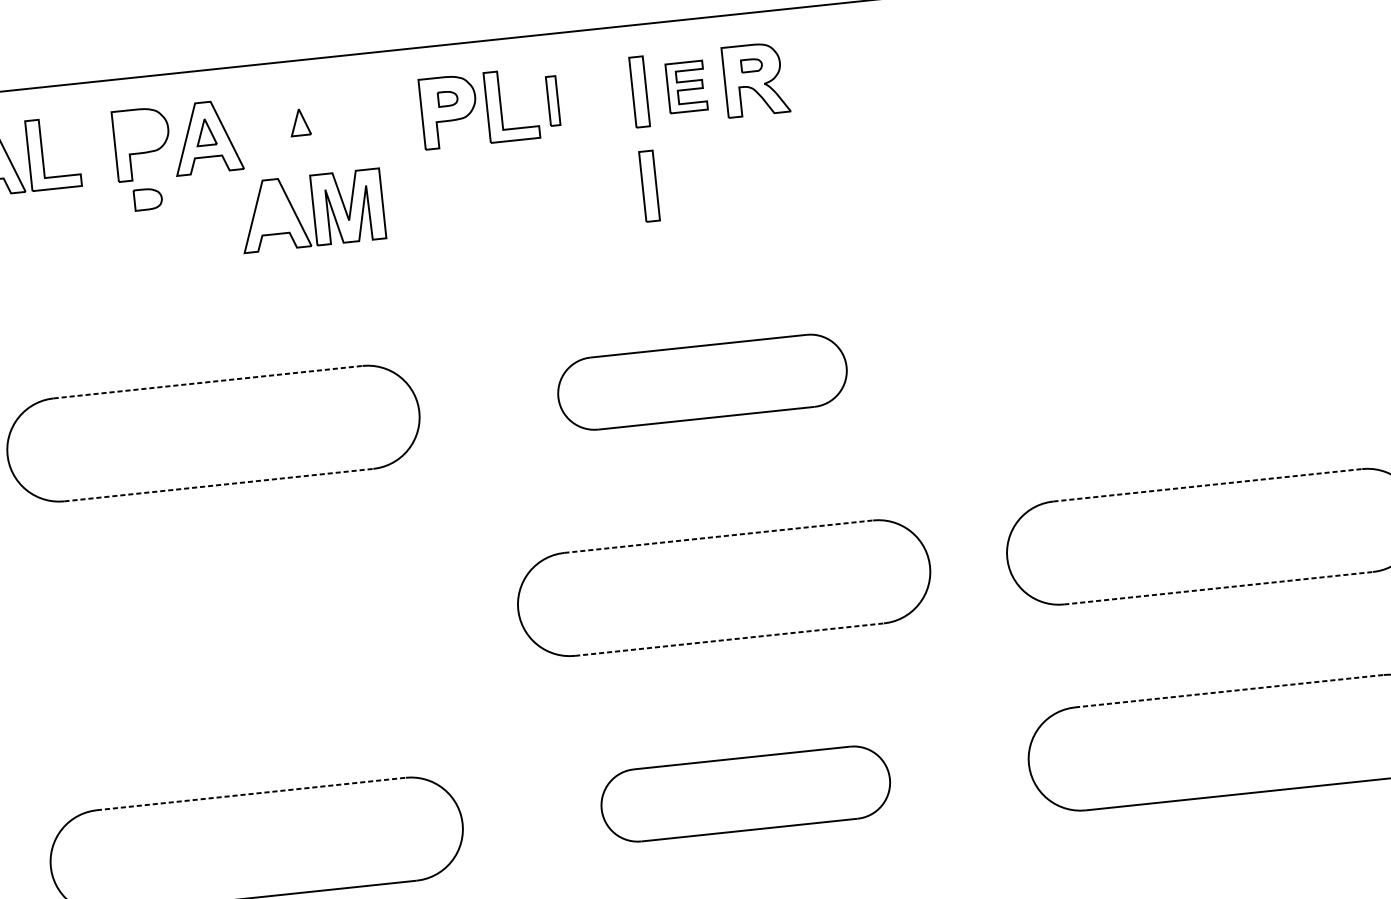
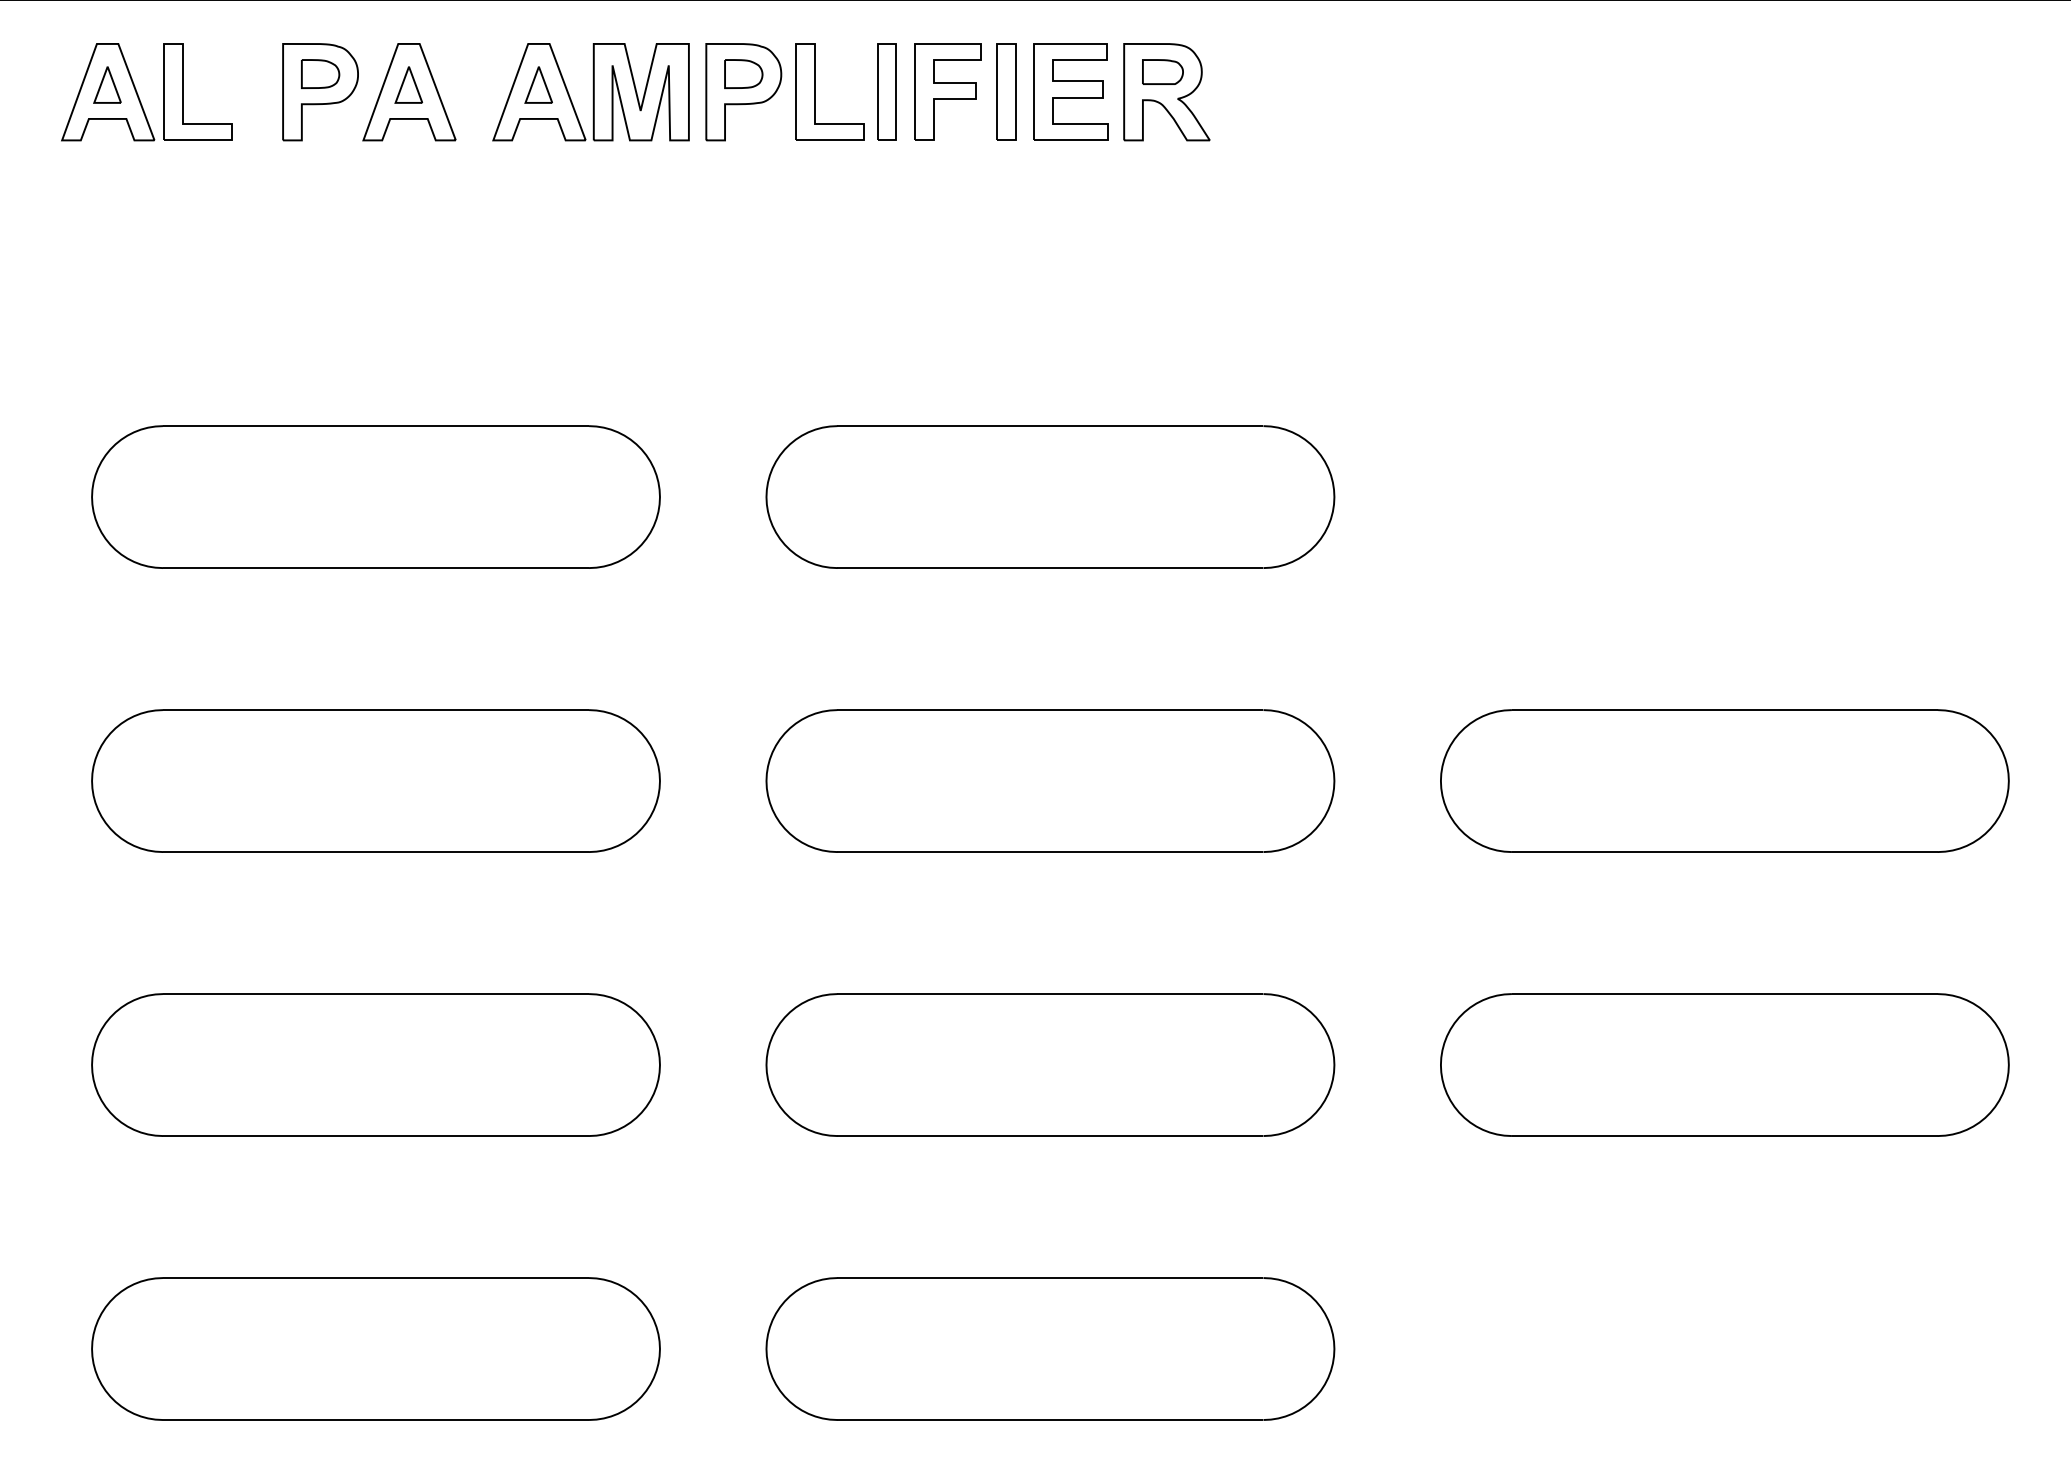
part: (751, 65) -> (1162, 71), size x1.43
part: (686, 86) -> (1070, 91), size x1.43
part: (596, 95) -> (947, 91), added
part: (447, 98) -> (743, 73), size x1.43
part: (552, 100) -> (886, 91), size x1.43
part: (649, 185) -> (1006, 221), removed
part: (148, 199) -> (320, 74), moved
part: (311, 211) -> (590, 92), moved
part: (702, 381) -> (1050, 496), size x1.43
line: (208, 382) -> (376, 426), dashed -> solid
line: (219, 485) -> (376, 568), dashed -> solid
line: (1207, 485) -> (1724, 710), dashed -> solid
line: (718, 536) -> (1050, 710), dashed -> solid
line: (1218, 588) -> (1724, 852), dashed -> solid
part: (234, 639) -> (375, 780), added
line: (729, 639) -> (1050, 852), dashed -> solid
line: (1229, 691) -> (1724, 994), dashed -> solid
part: (745, 793) -> (1050, 1064), size x1.43
line: (251, 794) -> (376, 994), dashed -> solid

